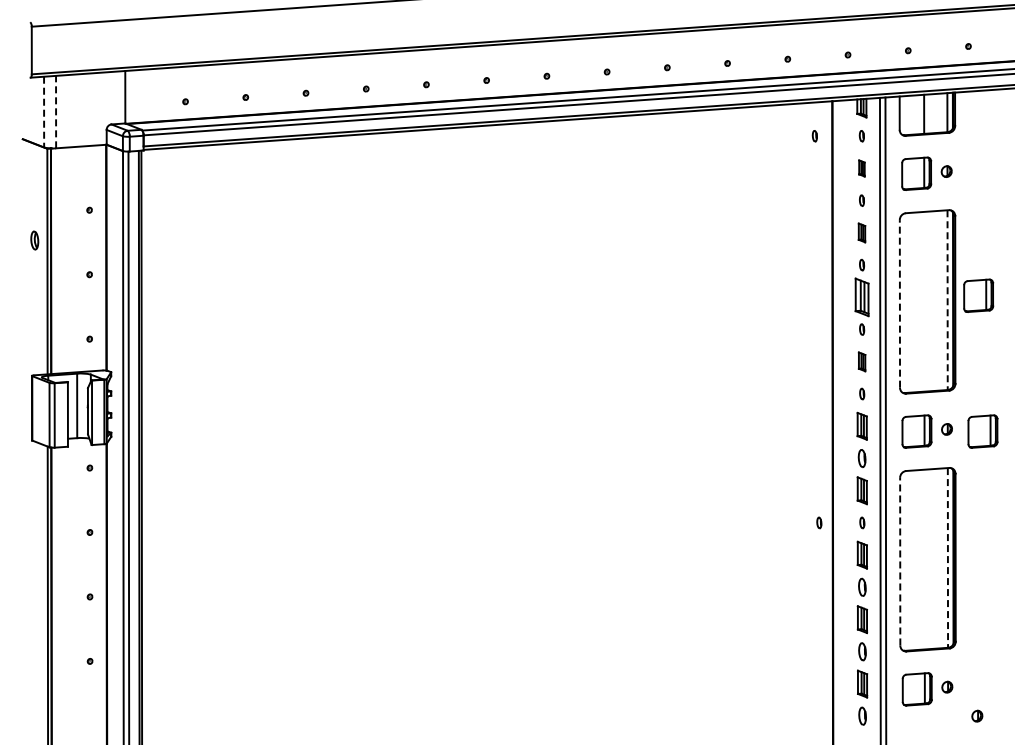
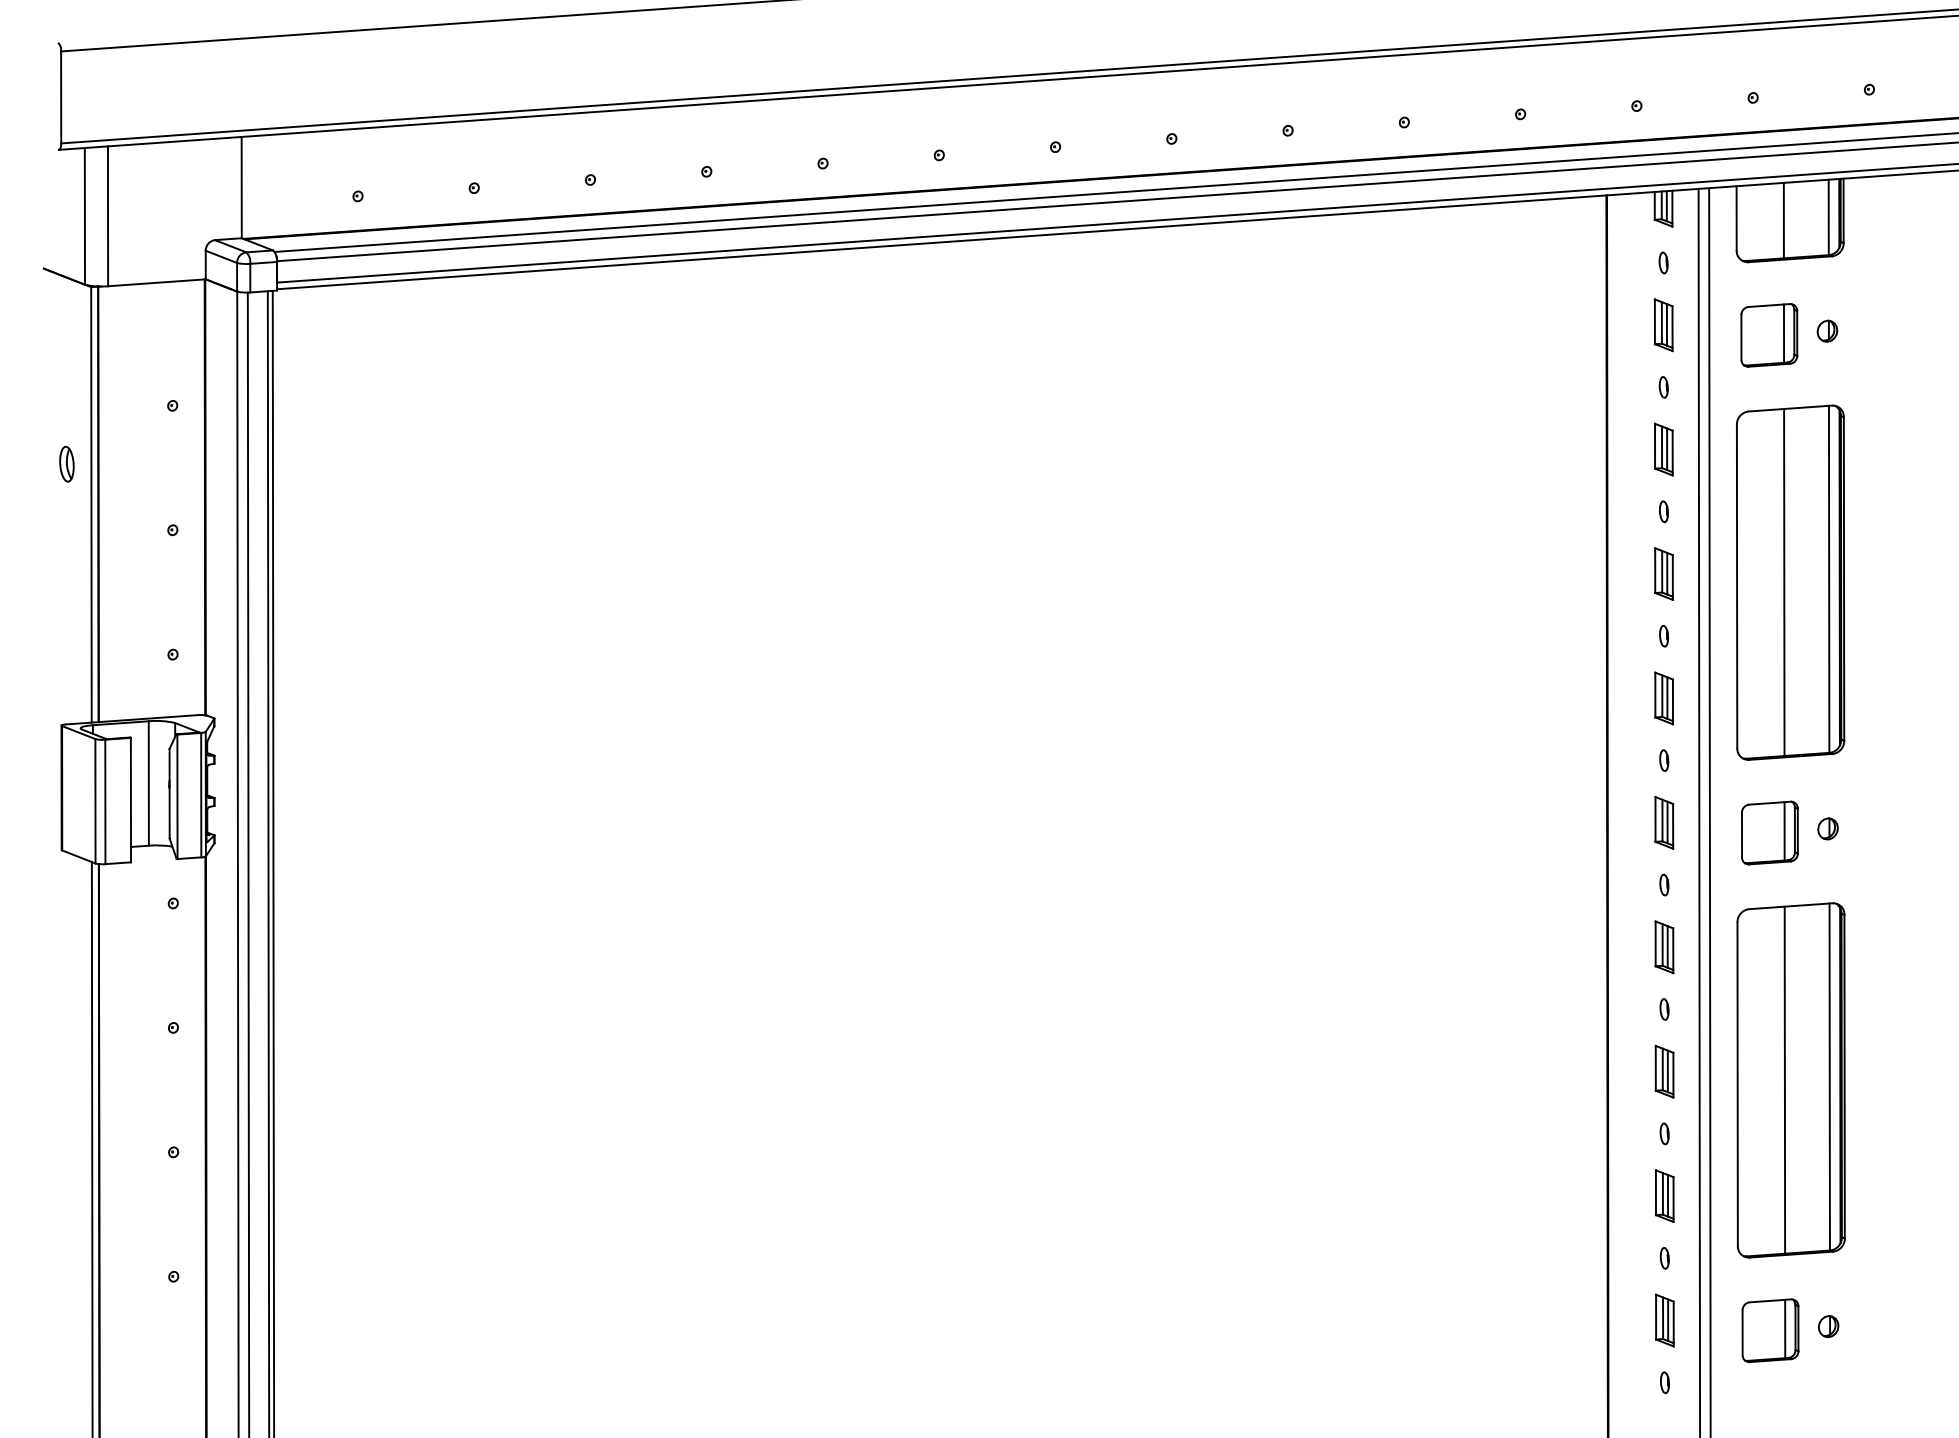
line: (56, 111) -> (108, 215), dashed -> solid
line: (44, 112) -> (85, 217), dashed -> solid
part: (814, 136) -> (1572, 263), removed
part: (861, 168) -> (1662, 325), size x1.67
part: (861, 232) -> (1662, 448), size x1.43
part: (978, 295) -> (1888, 570), removed
part: (861, 297) -> (1662, 574), size x0.71
line: (947, 300) -> (1828, 580), dashed -> solid
line: (924, 301) -> (1784, 581), added
line: (899, 303) -> (1736, 585), dashed -> solid
part: (861, 361) -> (1662, 697), size x1.43
part: (982, 431) -> (1896, 832), removed
part: (862, 458) -> (1664, 885), size x0.62
part: (819, 522) -> (1581, 1008), removed
line: (947, 557) -> (1828, 1076), dashed -> solid
line: (924, 559) -> (1784, 1080), added
line: (900, 561) -> (1738, 1083), dashed -> solid
part: (862, 587) -> (1664, 1134), size x0.62
part: (862, 651) -> (1664, 1257), size x0.62
part: (977, 715) -> (1886, 1381), removed
part: (862, 716) -> (1664, 1383), size x0.62

